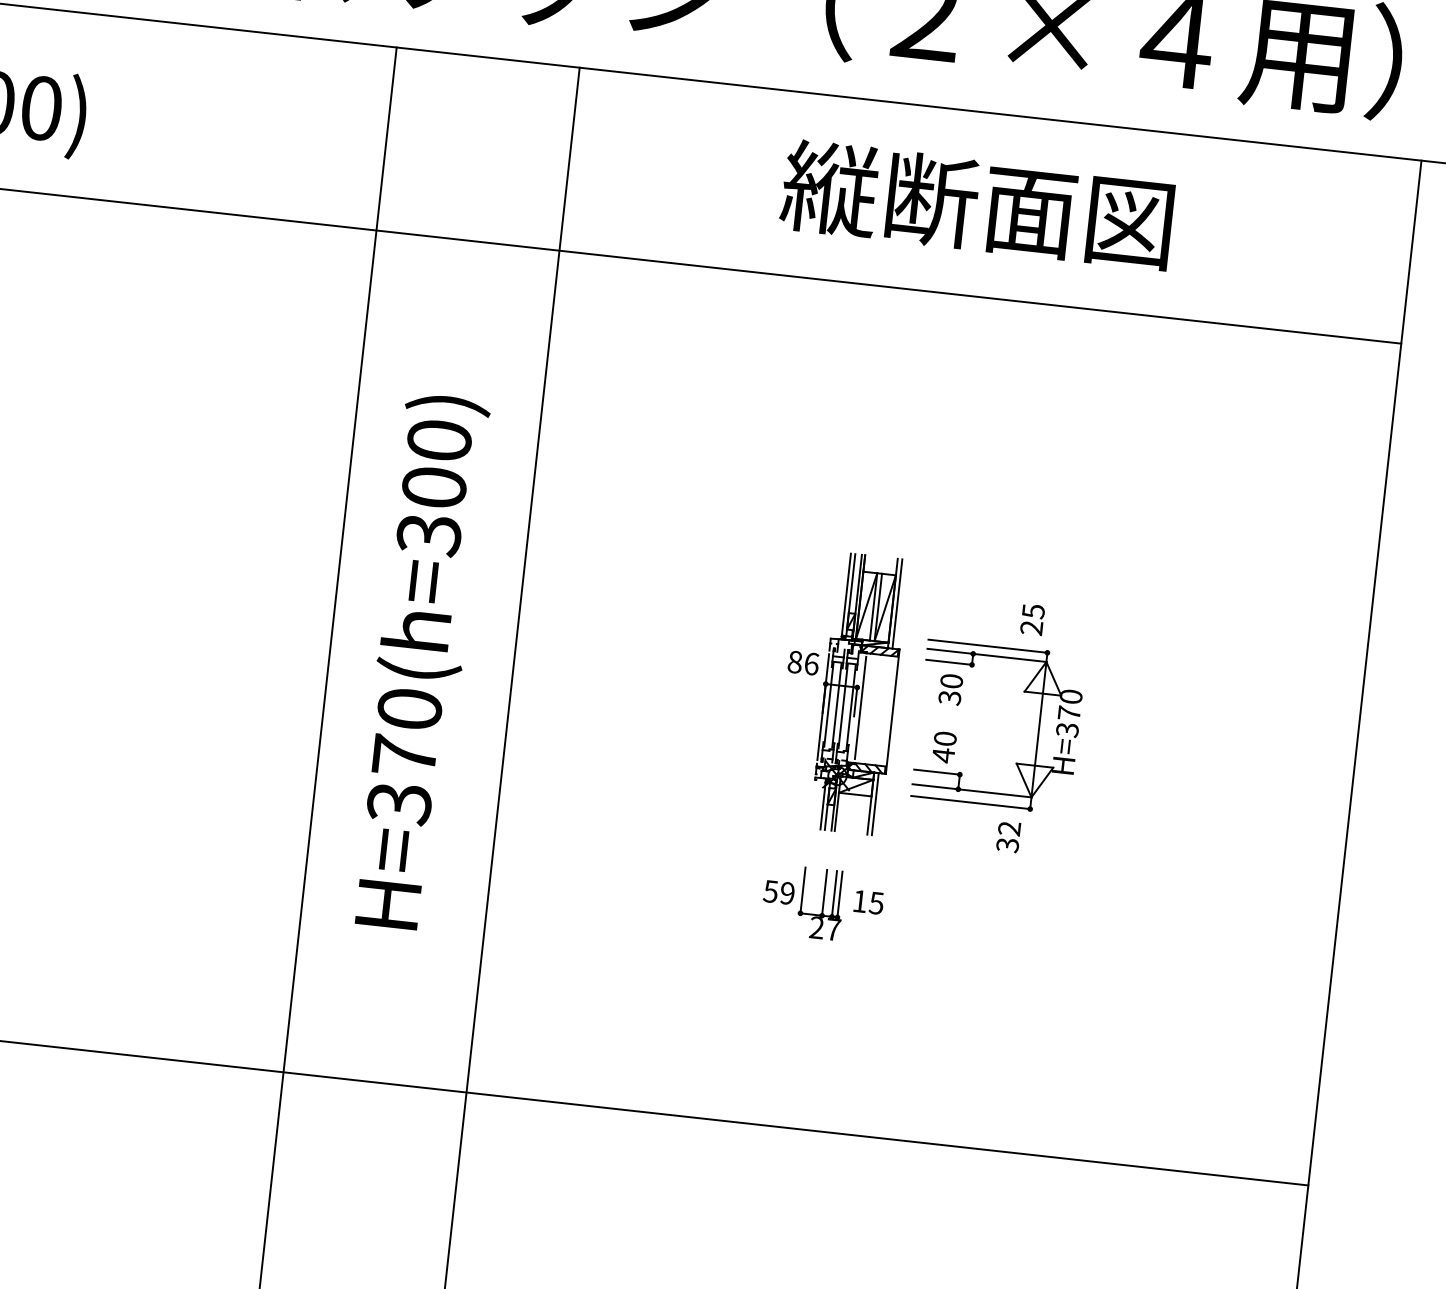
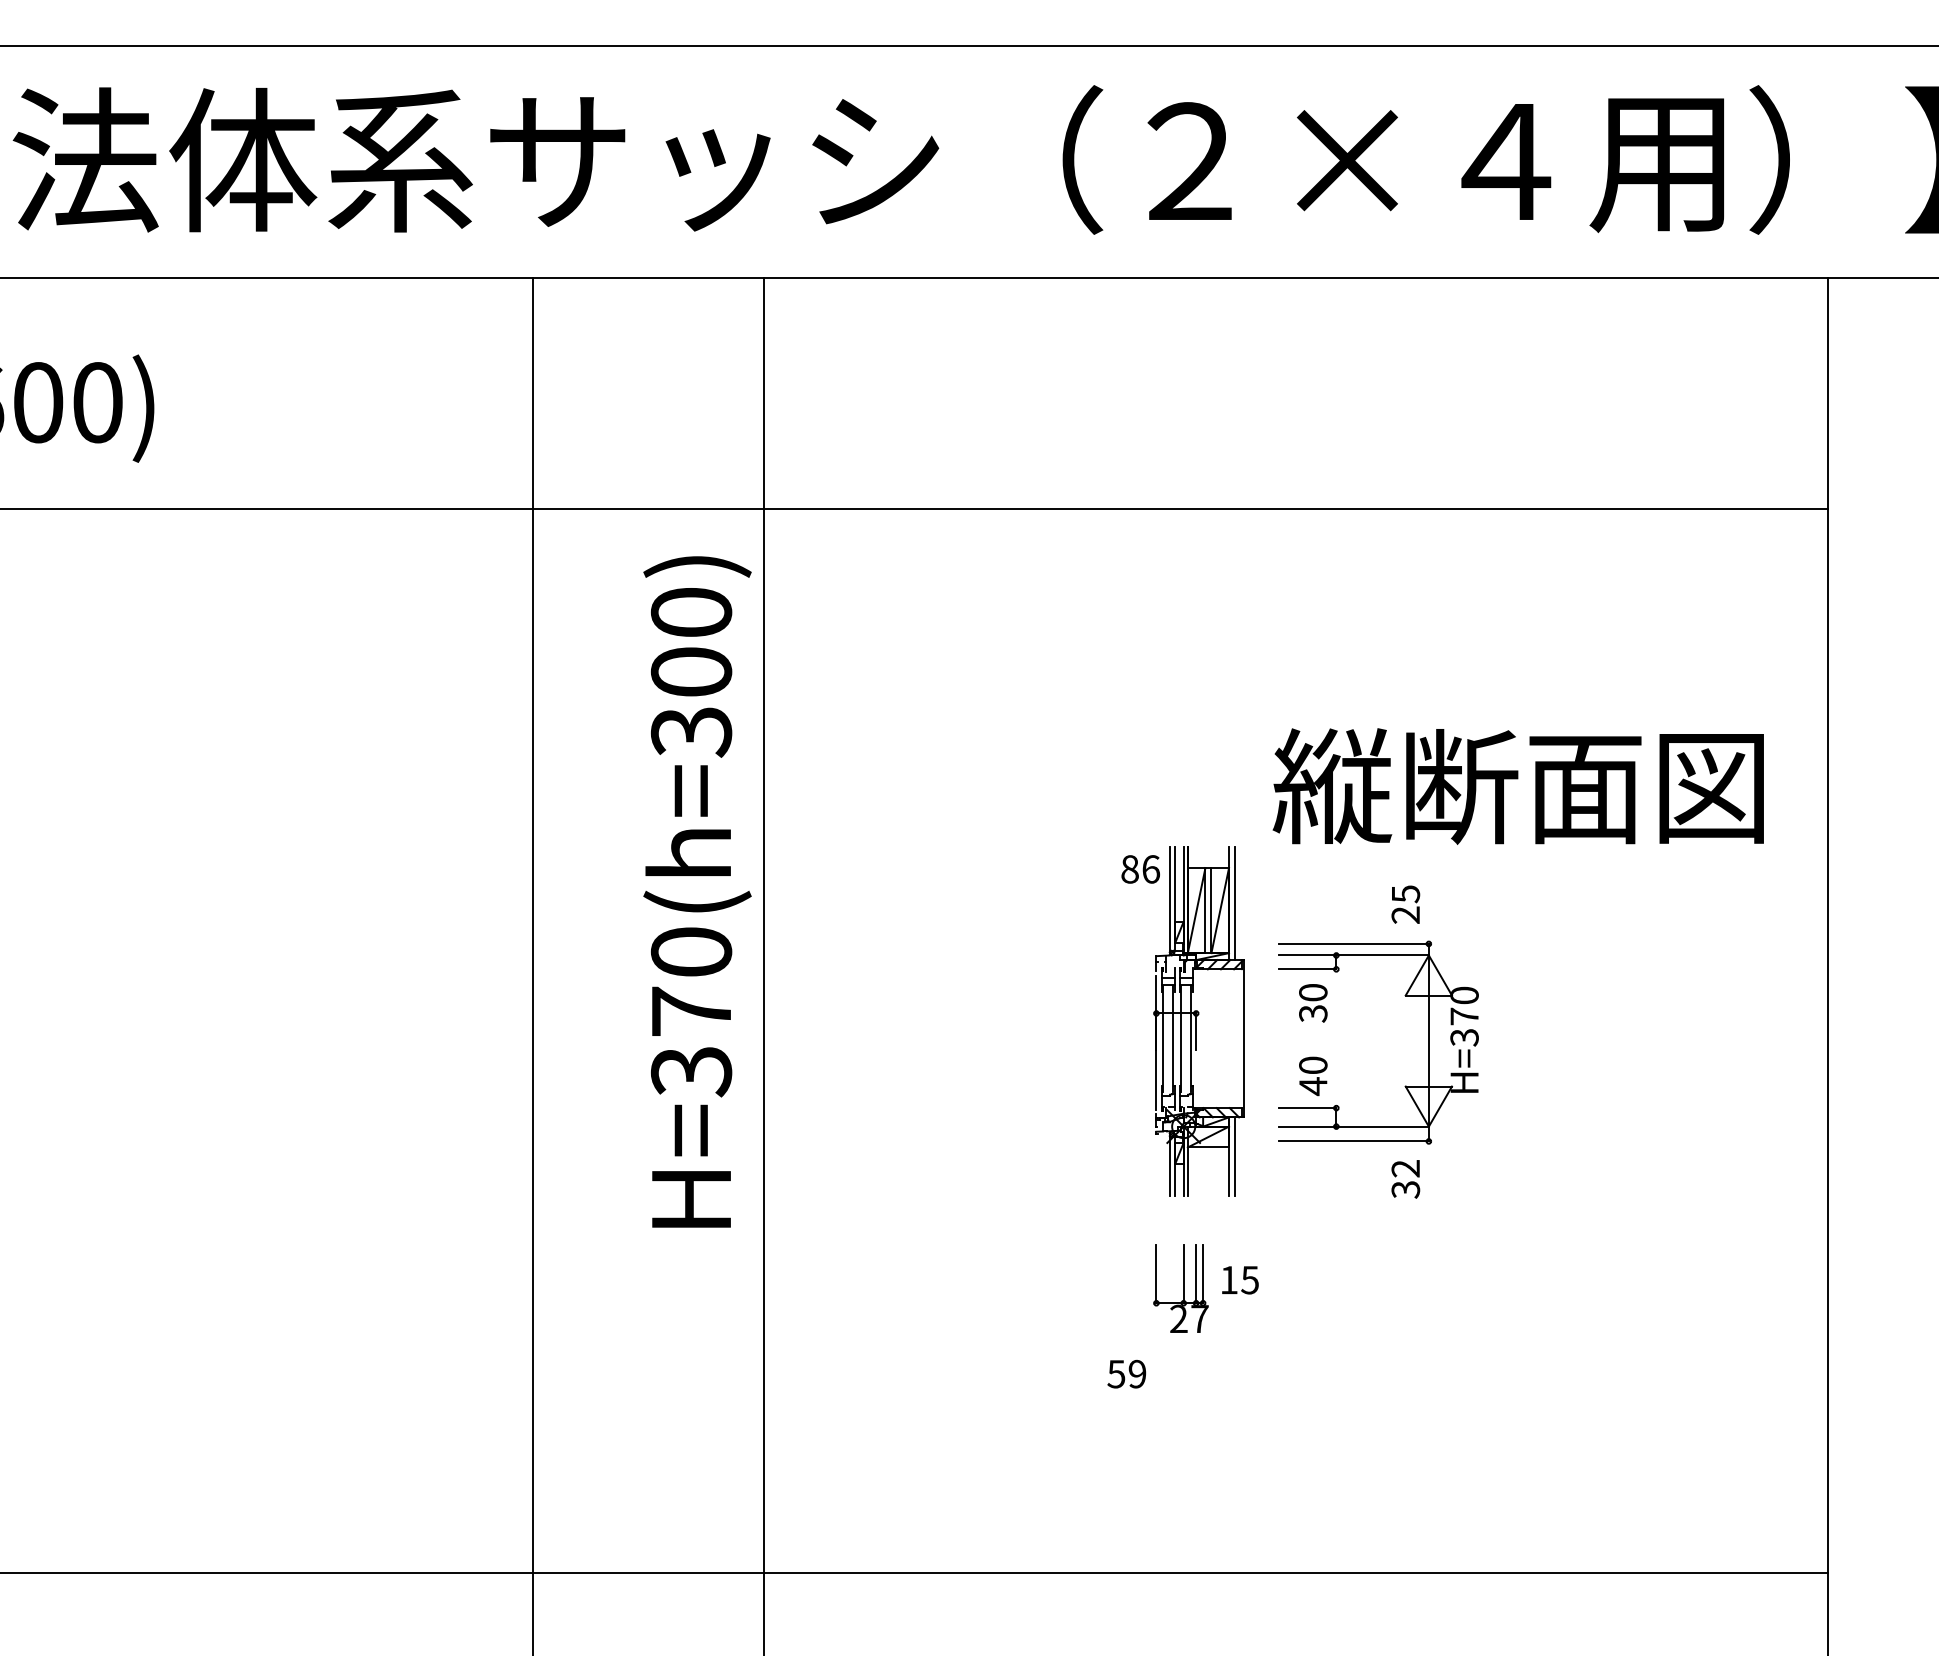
text: (976, 204) -> (1517, 786), moved
text: (419, 661) -> (697, 891), moved
text: (803, 663) -> (1140, 869), moved
line: (860, 707) -> (1203, 1038), removed
text: (778, 891) -> (1126, 1373), moved

